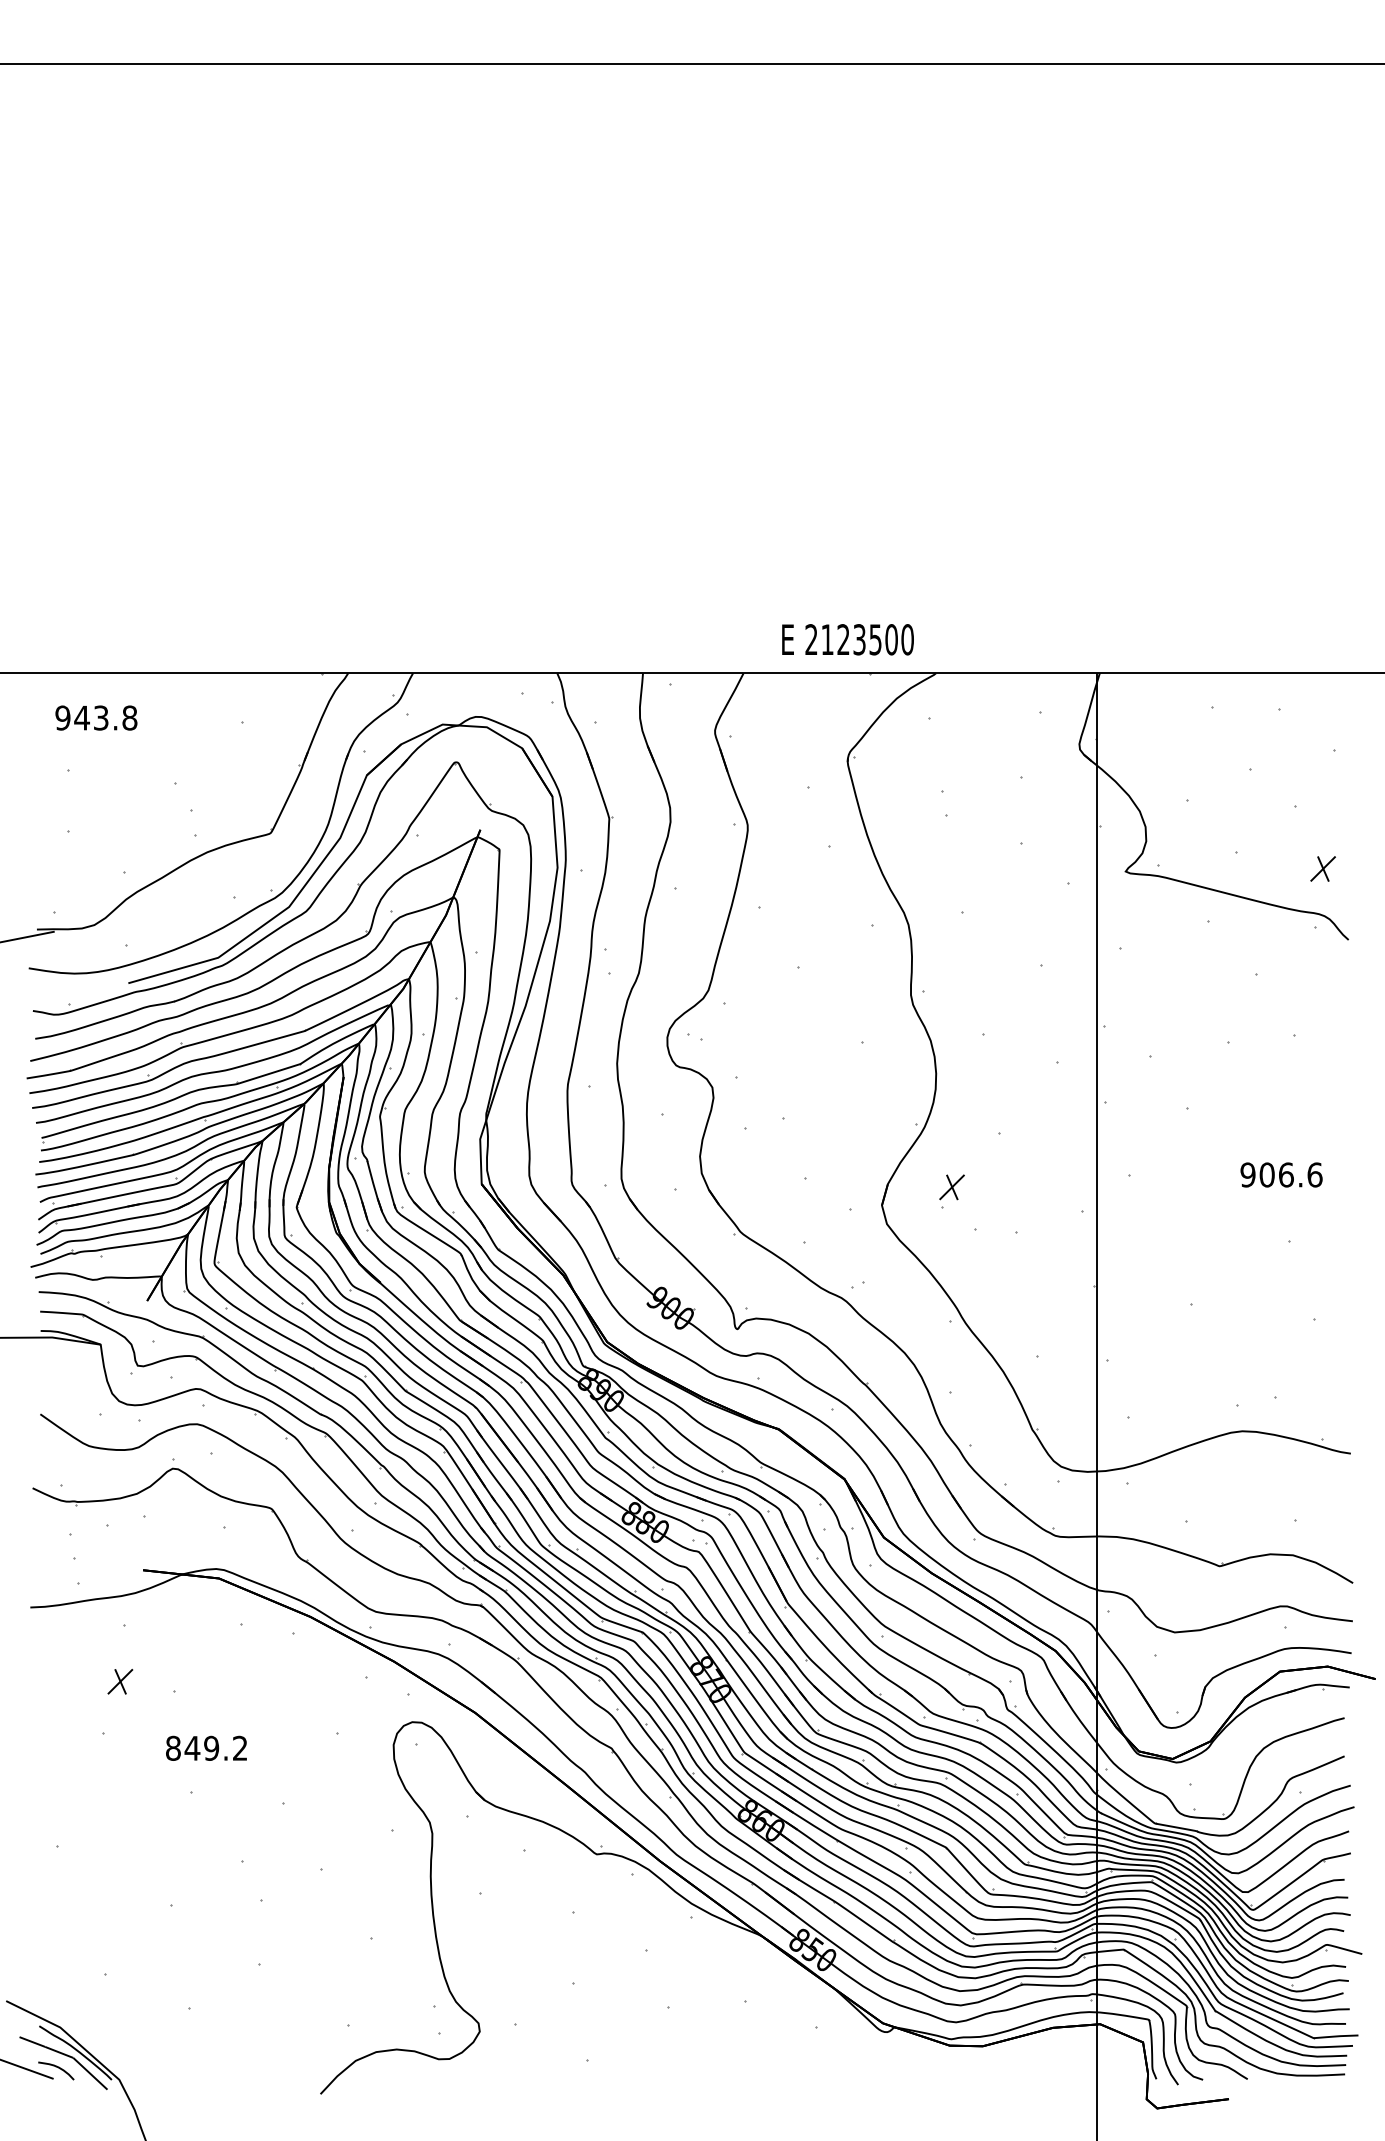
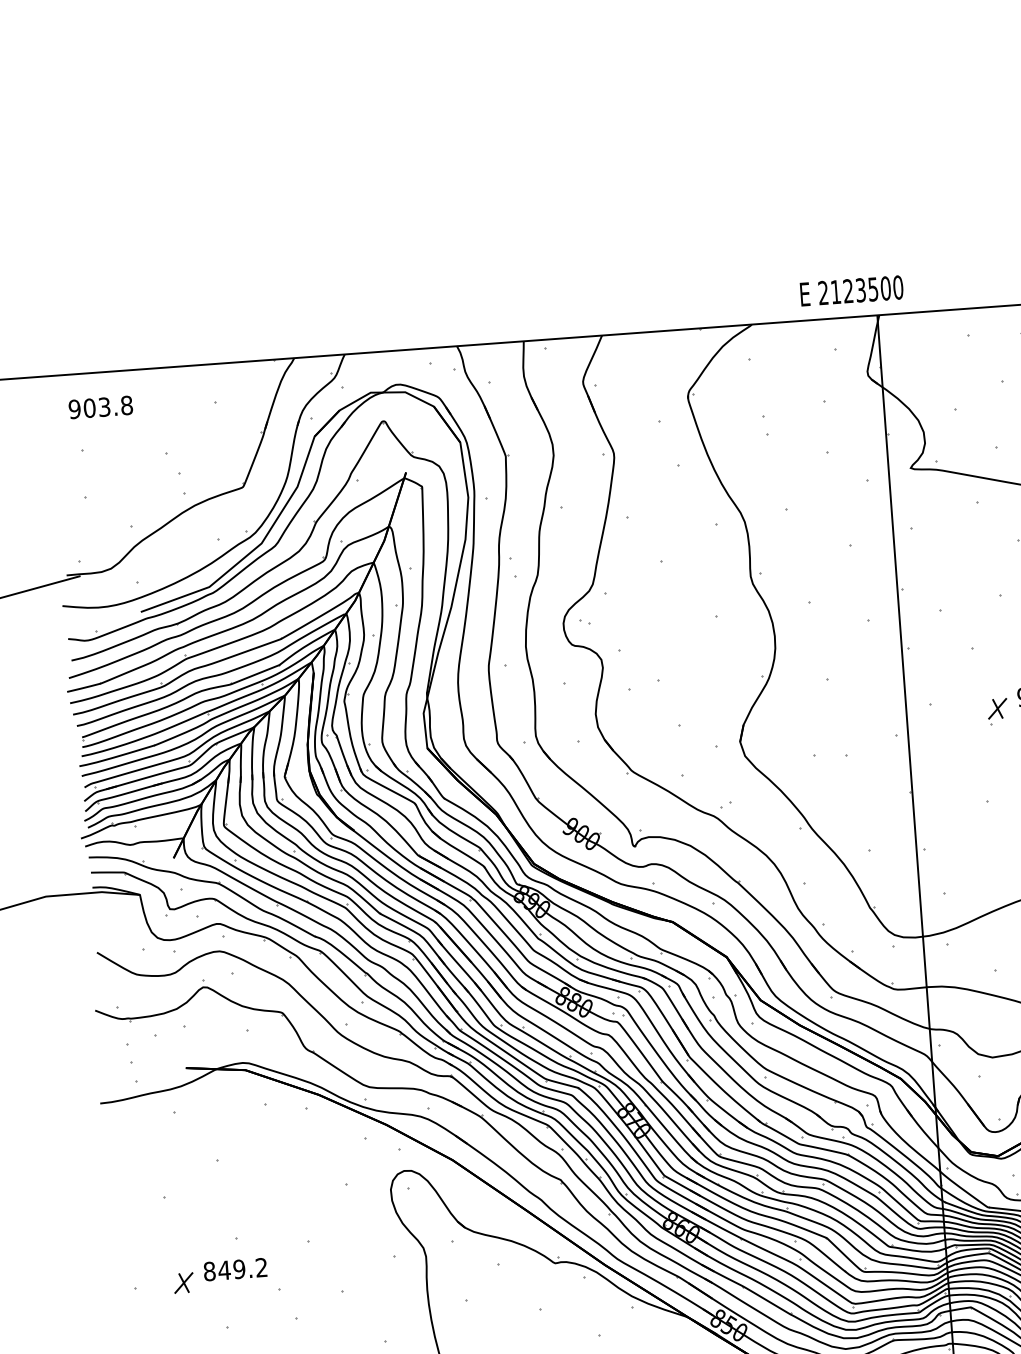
text: (847, 639) -> (851, 290), moved
text: (81, 717) -> (89, 407), 943.8 -> 903.8
part: (951, 1191) -> (997, 712), moved
part: (120, 1681) -> (183, 1282), moved
text: (206, 1747) -> (235, 1268), moved

